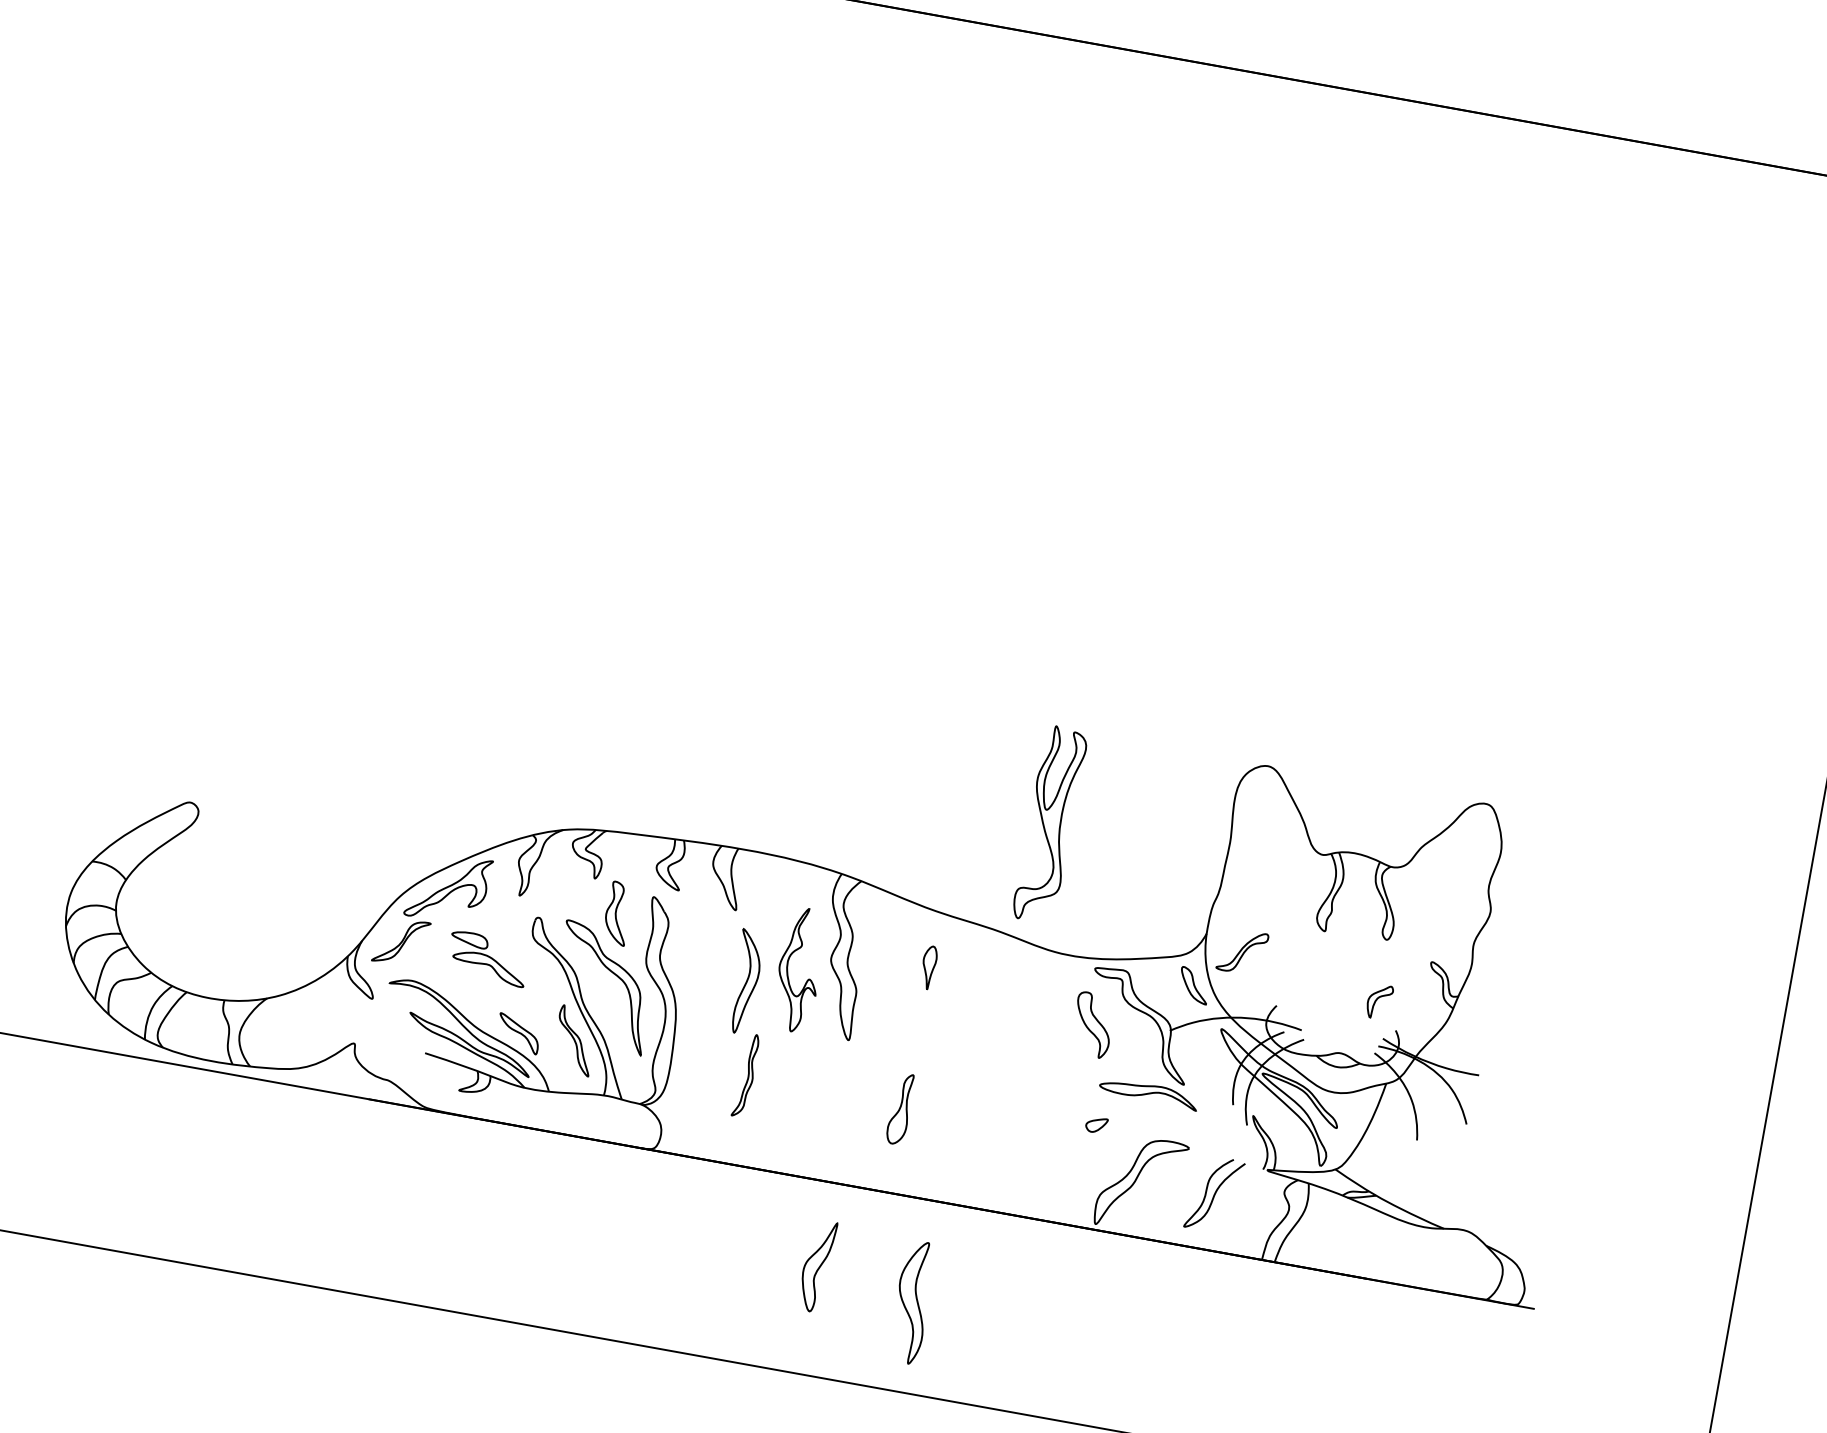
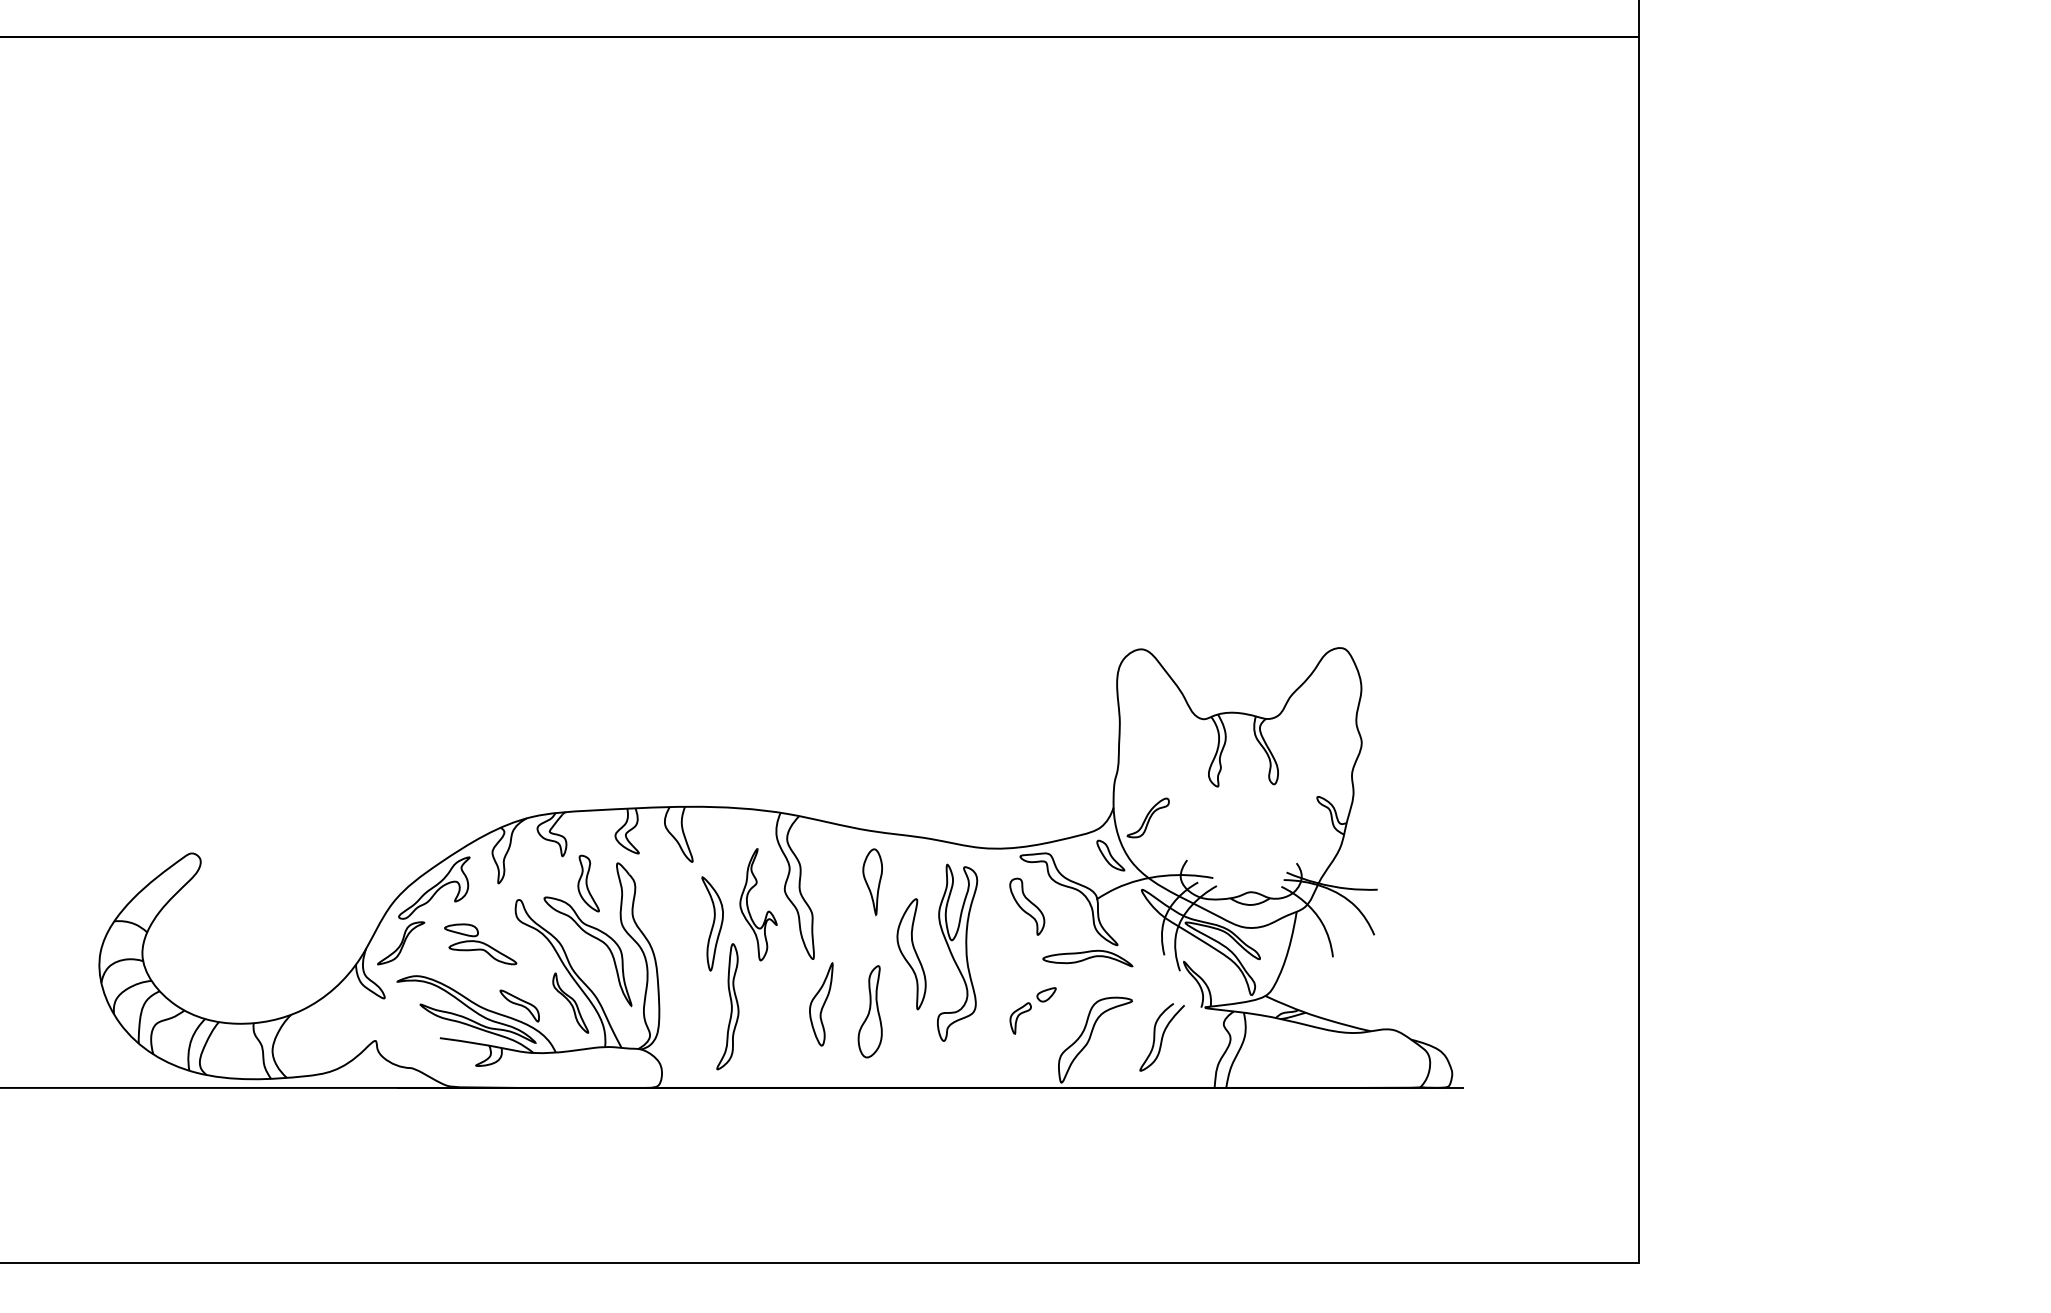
part: (1050, 824) -> (957, 952), moved
part: (928, 968) -> (872, 882), size x1.67
part: (1379, 1001) -> (1020, 1018), moved
part: (745, 1075) -> (727, 1006), size x1.67
part: (899, 1108) -> (869, 1011), size x1.43
part: (817, 1266) -> (821, 1004), moved
part: (912, 1302) -> (911, 954), moved

